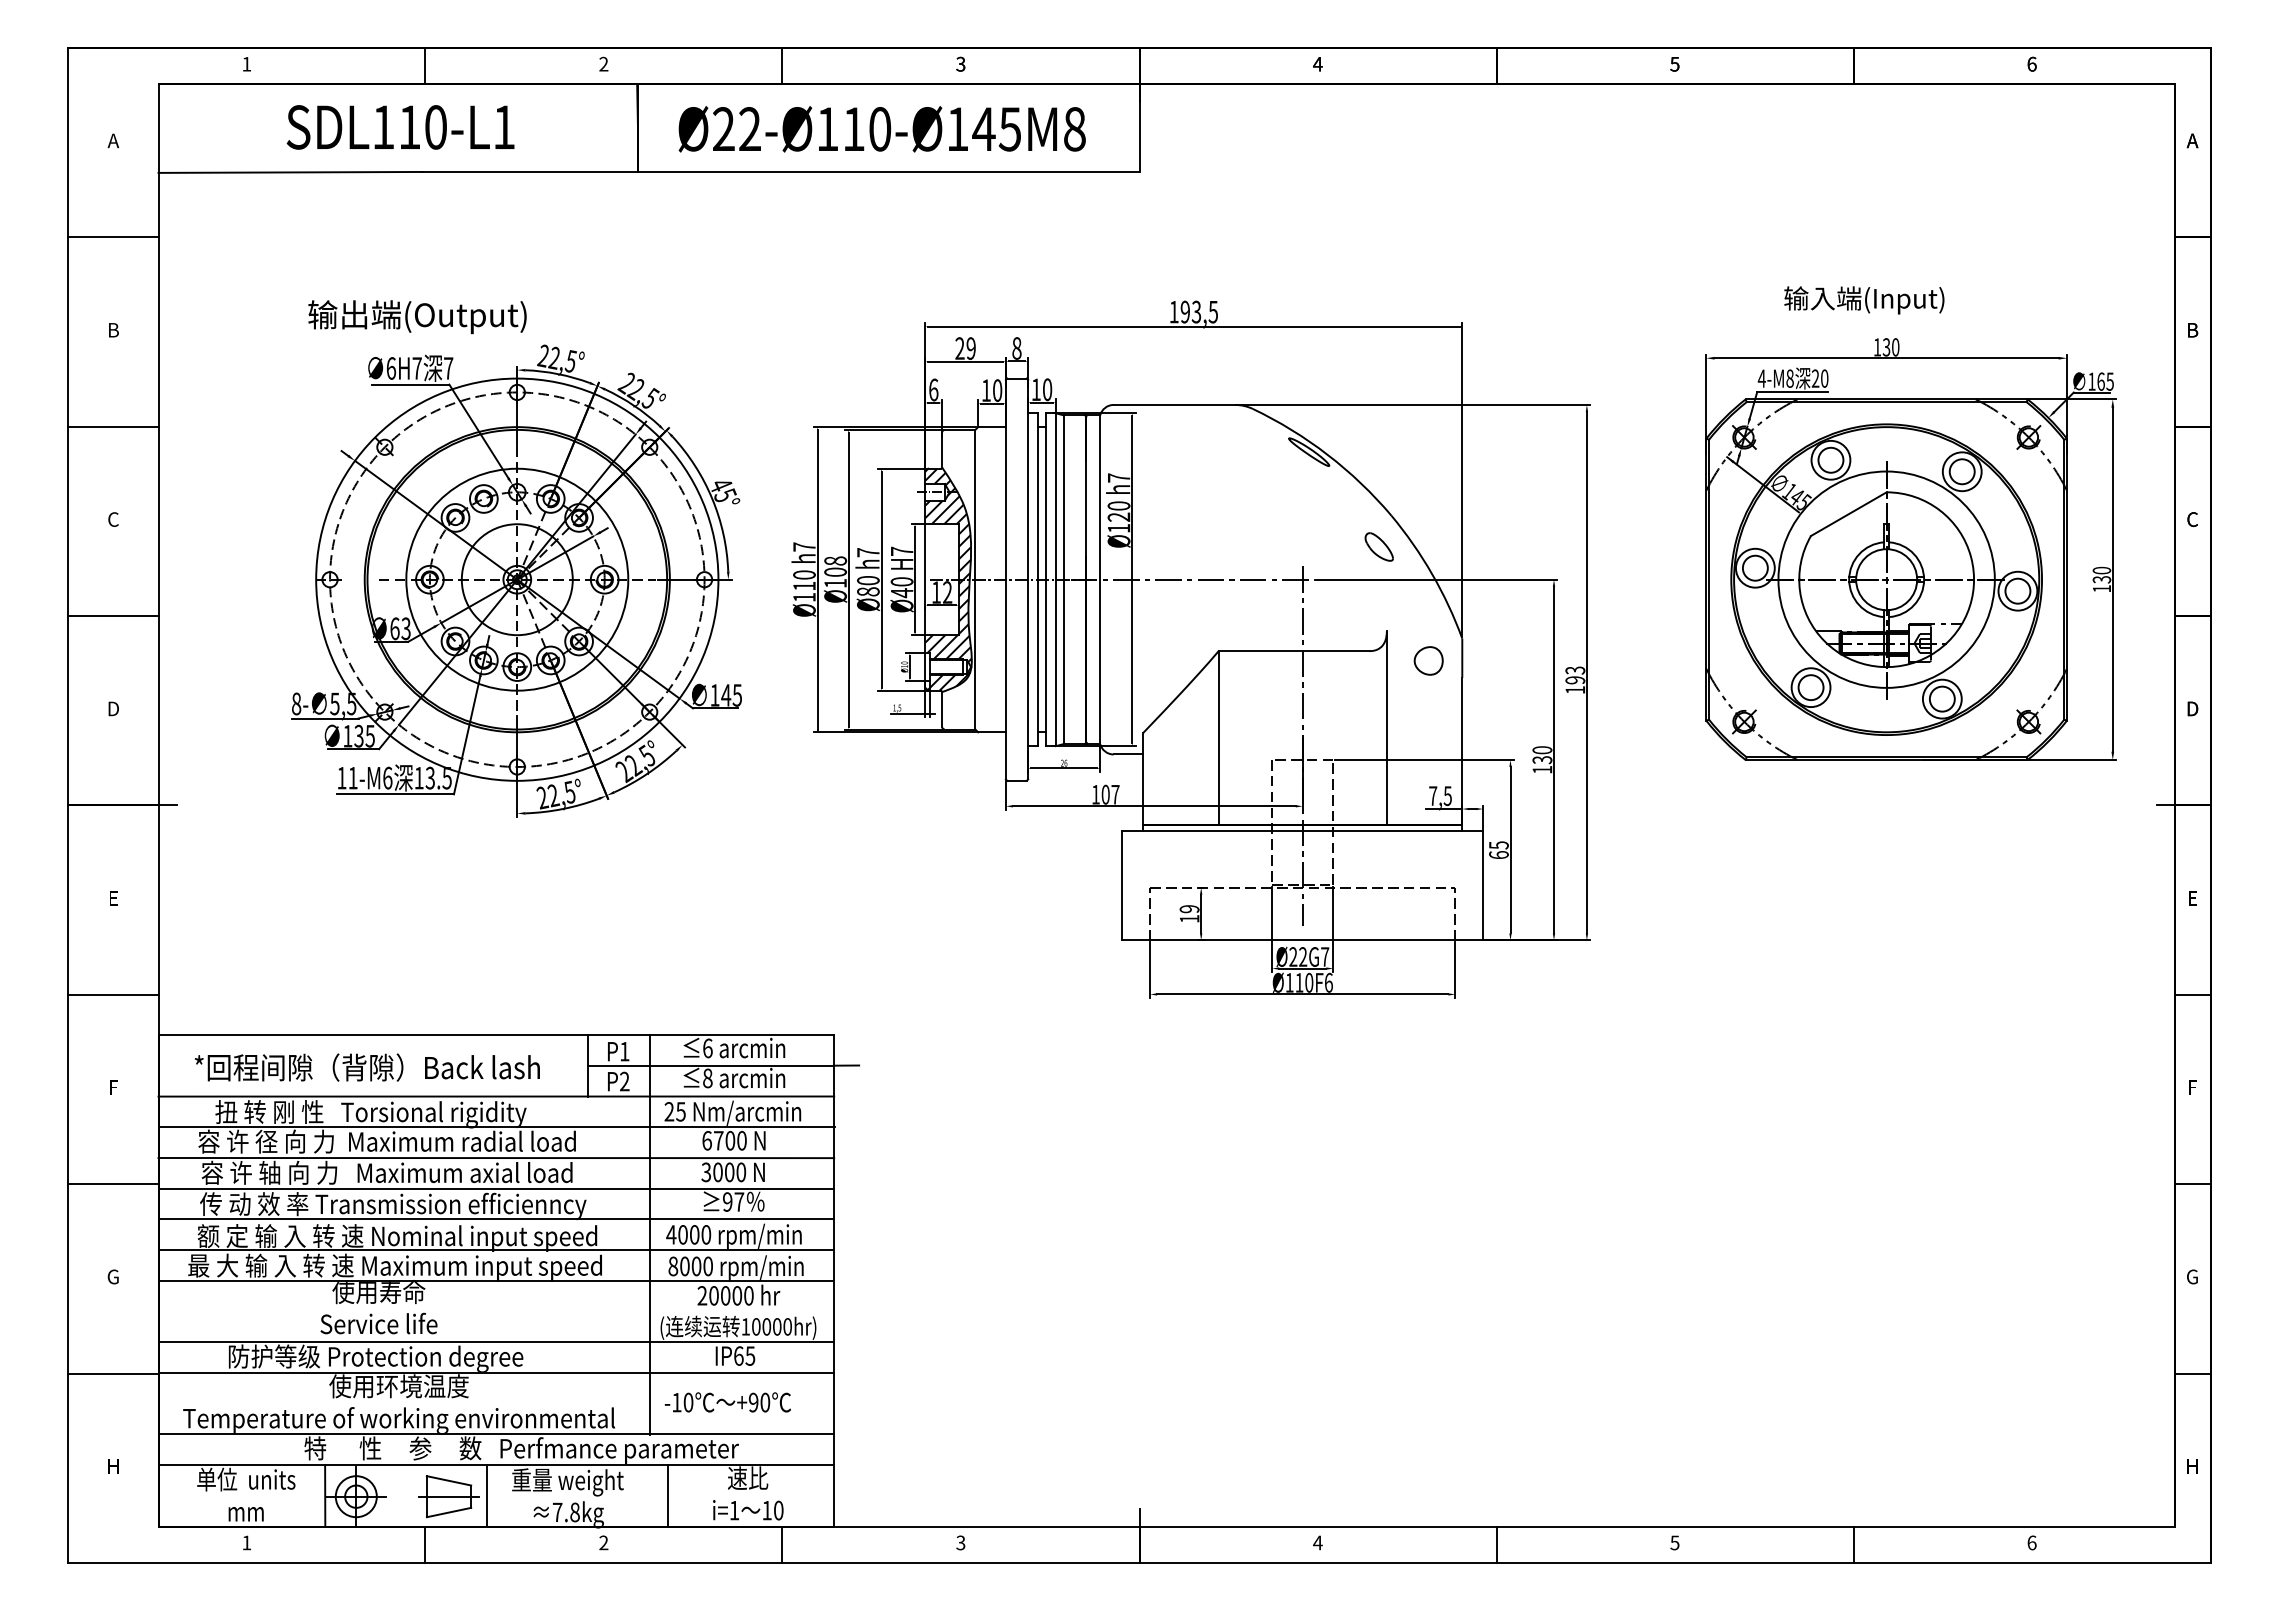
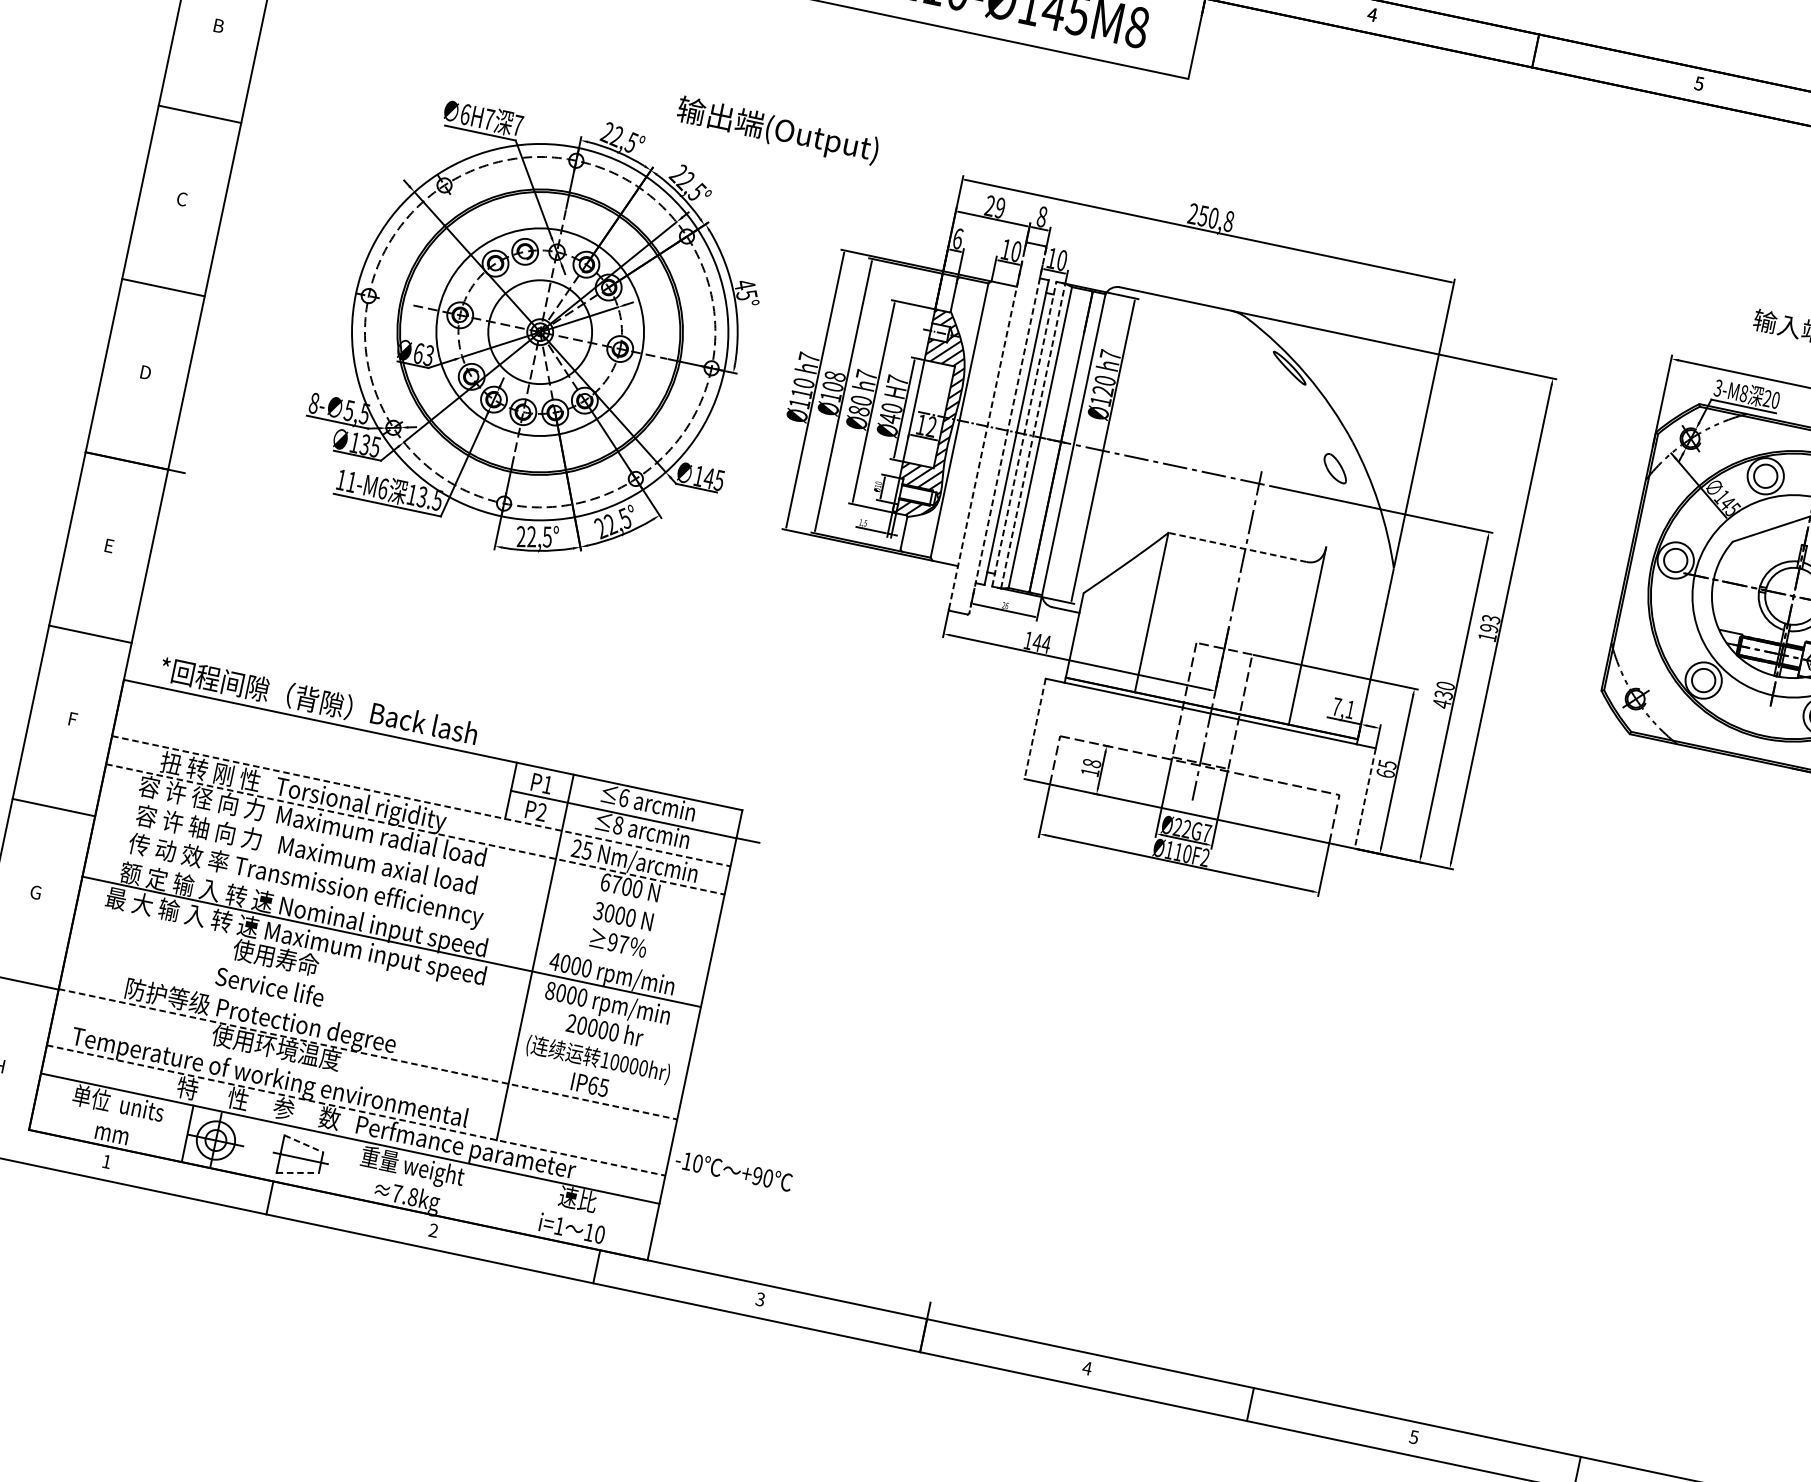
text: (1193, 311) -> (1210, 217), 193,5 -> 250,8
text: (417, 317) -> (777, 131), moved
text: (1761, 378) -> (1717, 388), 4-M8 -> 3-M8
line: (1005, 579) -> (987, 426), solid -> dashed
line: (1028, 579) -> (1008, 430), solid -> dashed
line: (1046, 579) -> (1024, 434), solid -> dashed
line: (1055, 579) -> (1032, 435), solid -> dashed
line: (1293, 651) -> (1236, 547), solid -> dashed
part: (1428, 660) -> (1358, 581), removed
text: (1542, 769) -> (1442, 703), 130 -> 430
text: (1110, 794) -> (1041, 643), 107 -> 144
text: (1447, 796) -> (1349, 710), 7,5 -> 7,1
line: (1122, 885) -> (1035, 728), solid -> dashed
line: (1483, 885) -> (1365, 798), solid -> dashed
text: (1189, 909) -> (1091, 763), 19 -> 18
text: (1328, 982) -> (1205, 857), F6 -> F2
text: (367, 1067) -> (319, 701), moved
line: (496, 1096) -> (421, 801), solid -> dashed
line: (497, 1127) -> (416, 829), solid -> dashed
line: (496, 1158) -> (409, 857), removed
line: (496, 1188) -> (403, 885), removed
line: (496, 1219) -> (397, 913), removed
line: (496, 1280) -> (385, 969), removed
line: (496, 1342) -> (374, 1026), removed
line: (496, 1372) -> (368, 1053), solid -> dashed
text: (727, 1402) -> (733, 1171), moved
line: (496, 1434) -> (356, 1110), solid -> dashed
line: (449, 1480) -> (304, 1143), solid -> dashed
line: (487, 1495) -> (336, 1164), removed
line: (667, 1495) -> (501, 1199), removed
line: (449, 1512) -> (298, 1172), solid -> dashed

